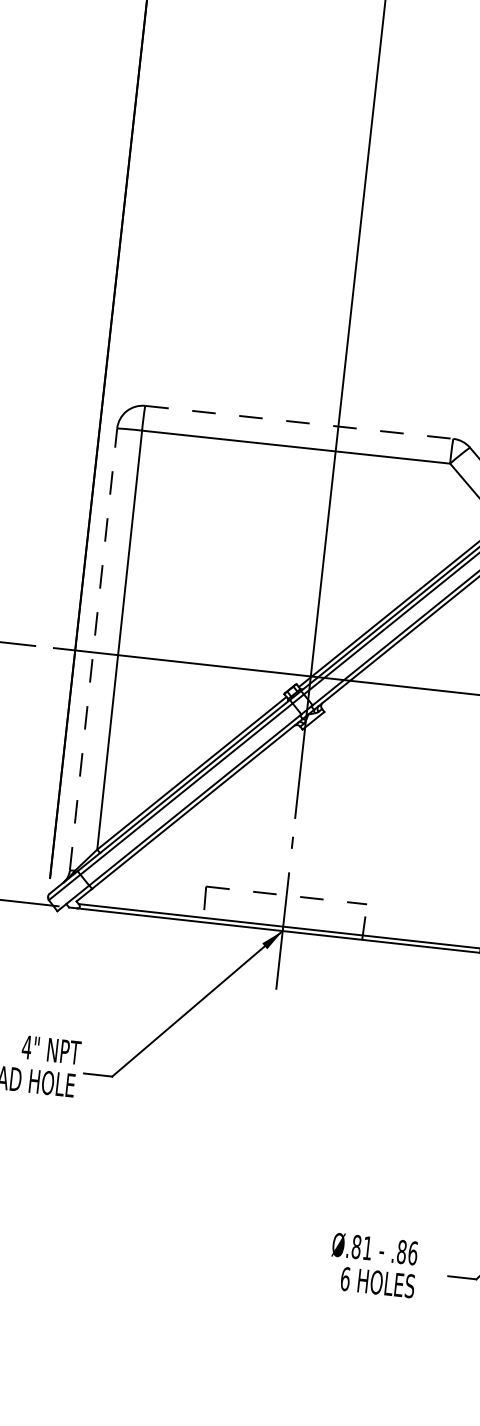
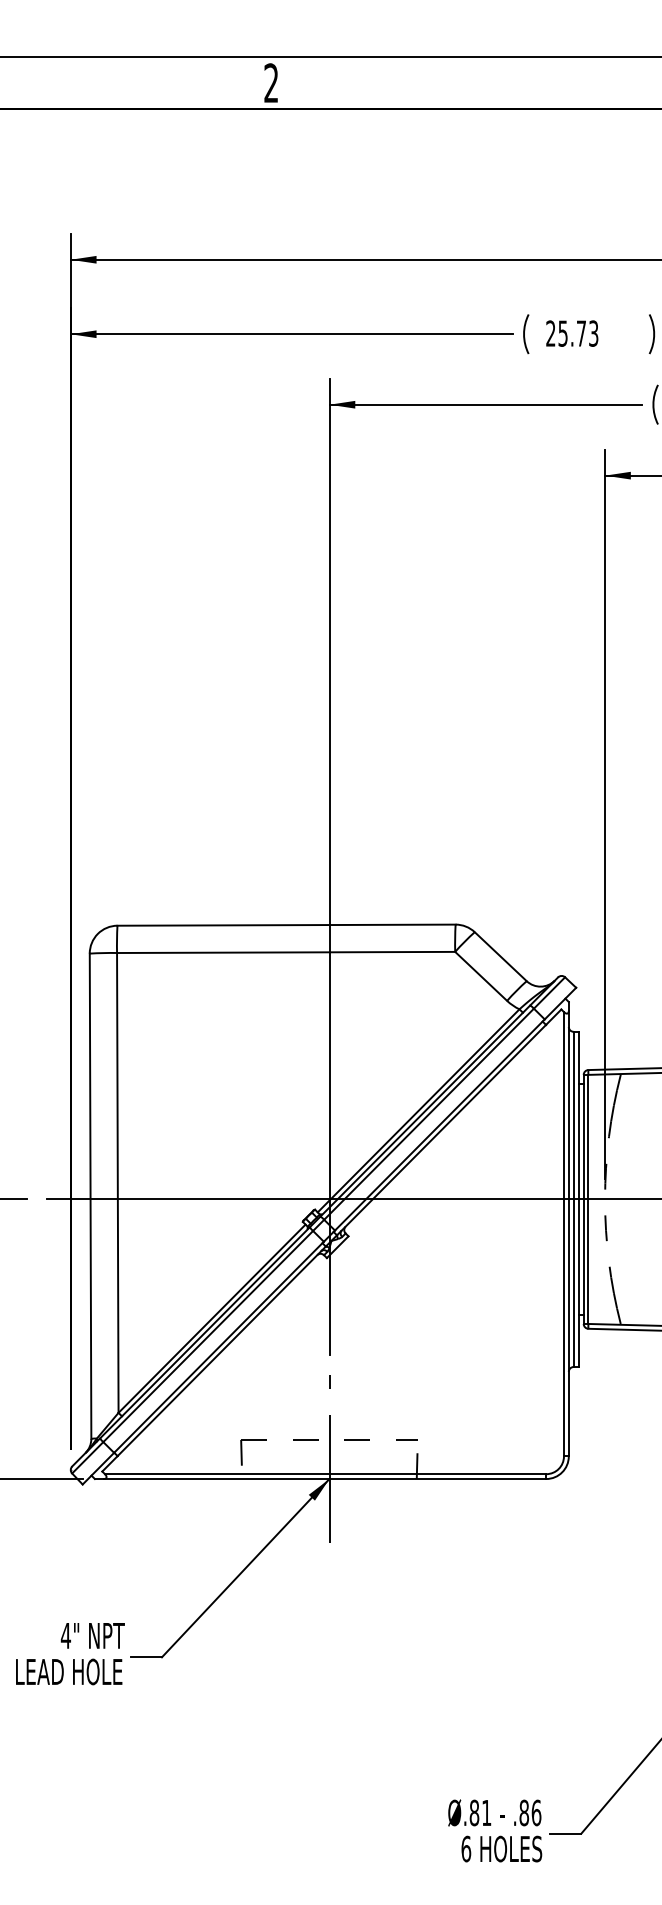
line: (300, 422) -> (287, 925), dashed -> solid
line: (93, 649) -> (90, 1196), dashed -> solid
text: (373, 1265) -> (495, 1830), moved

